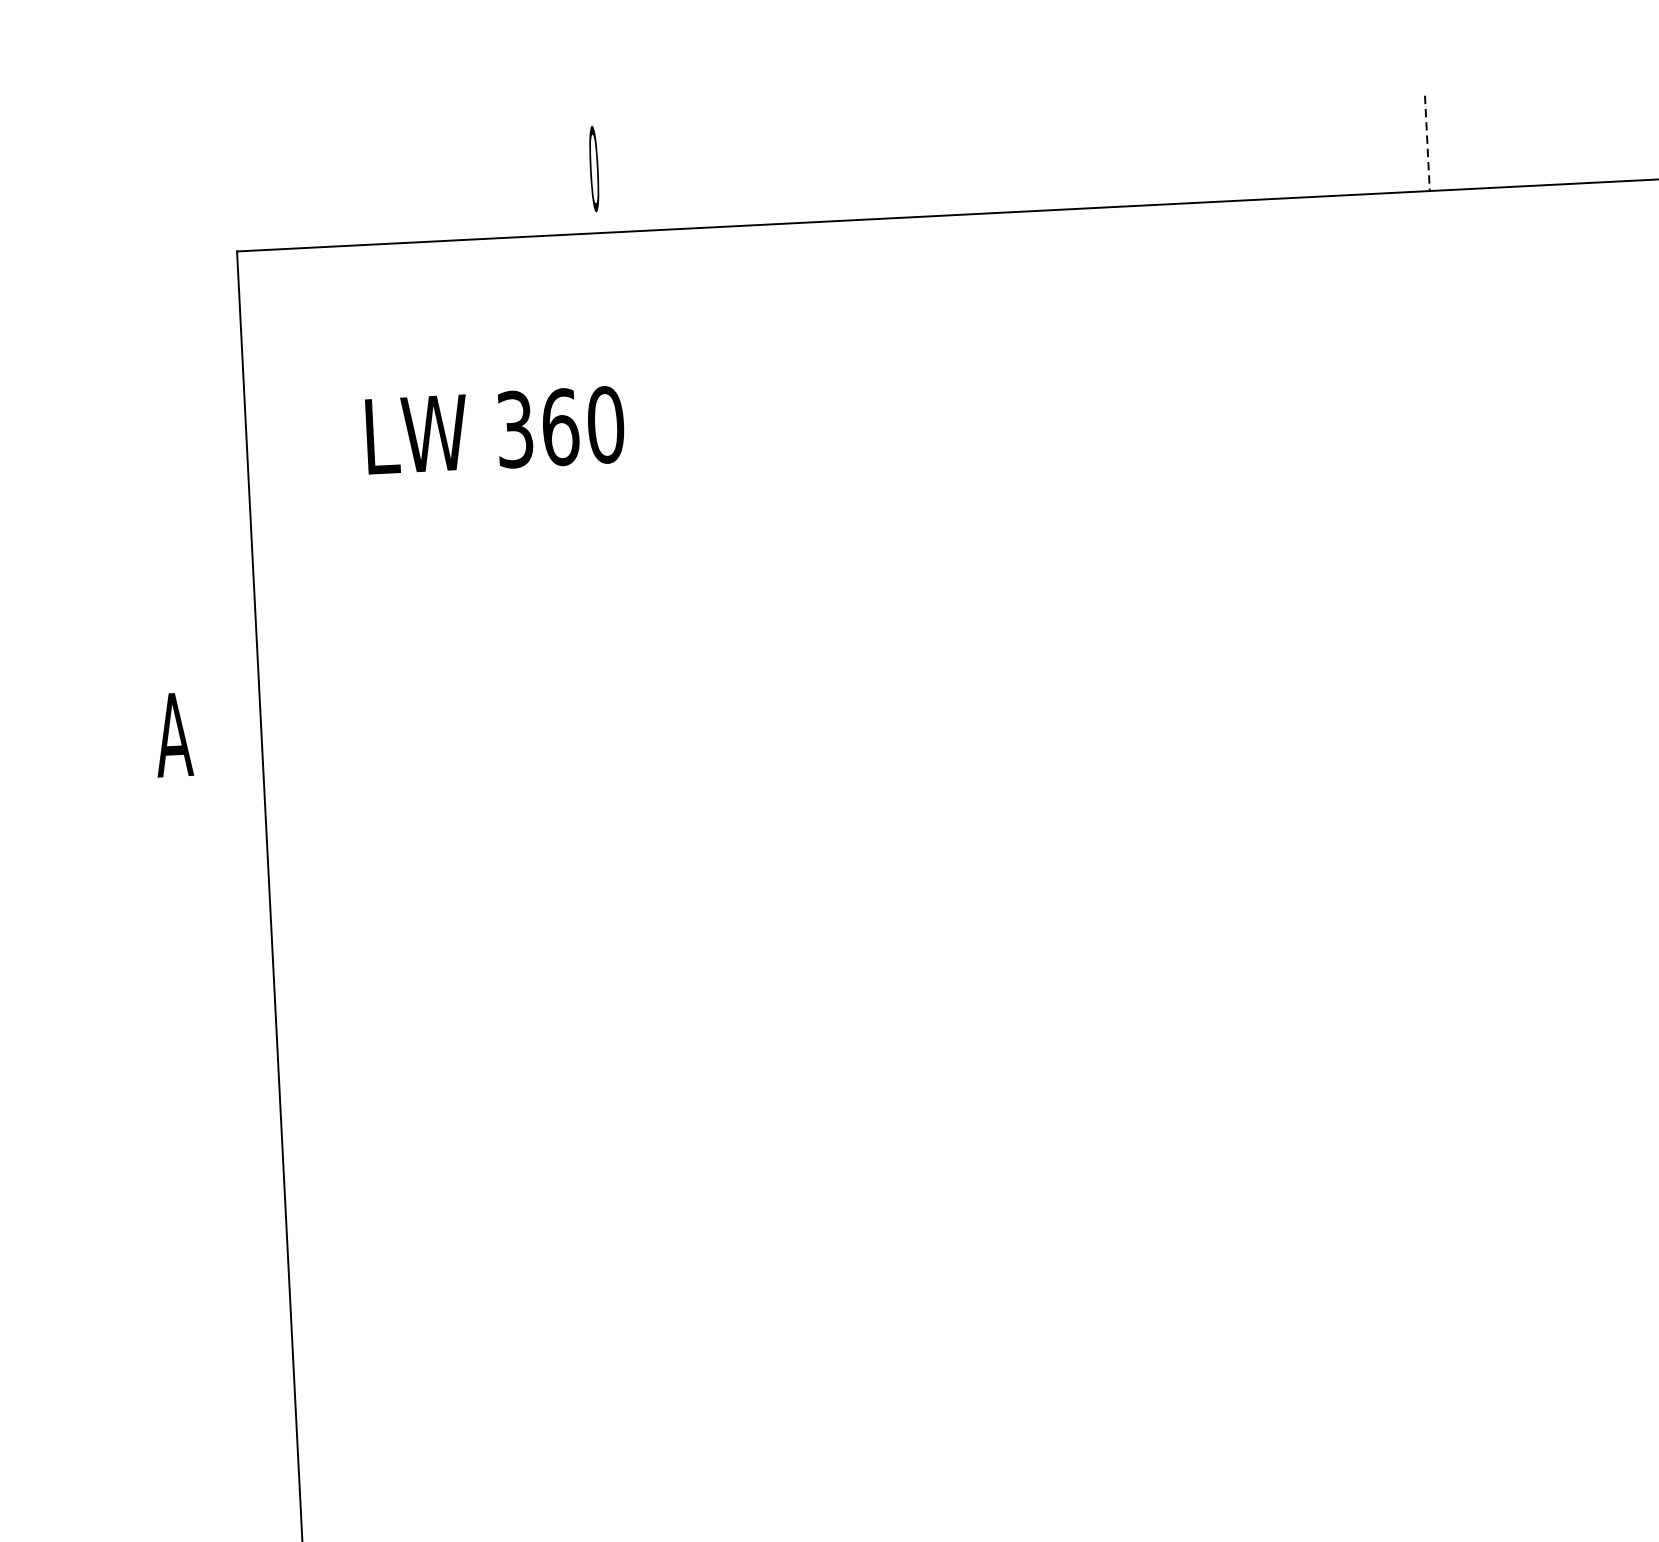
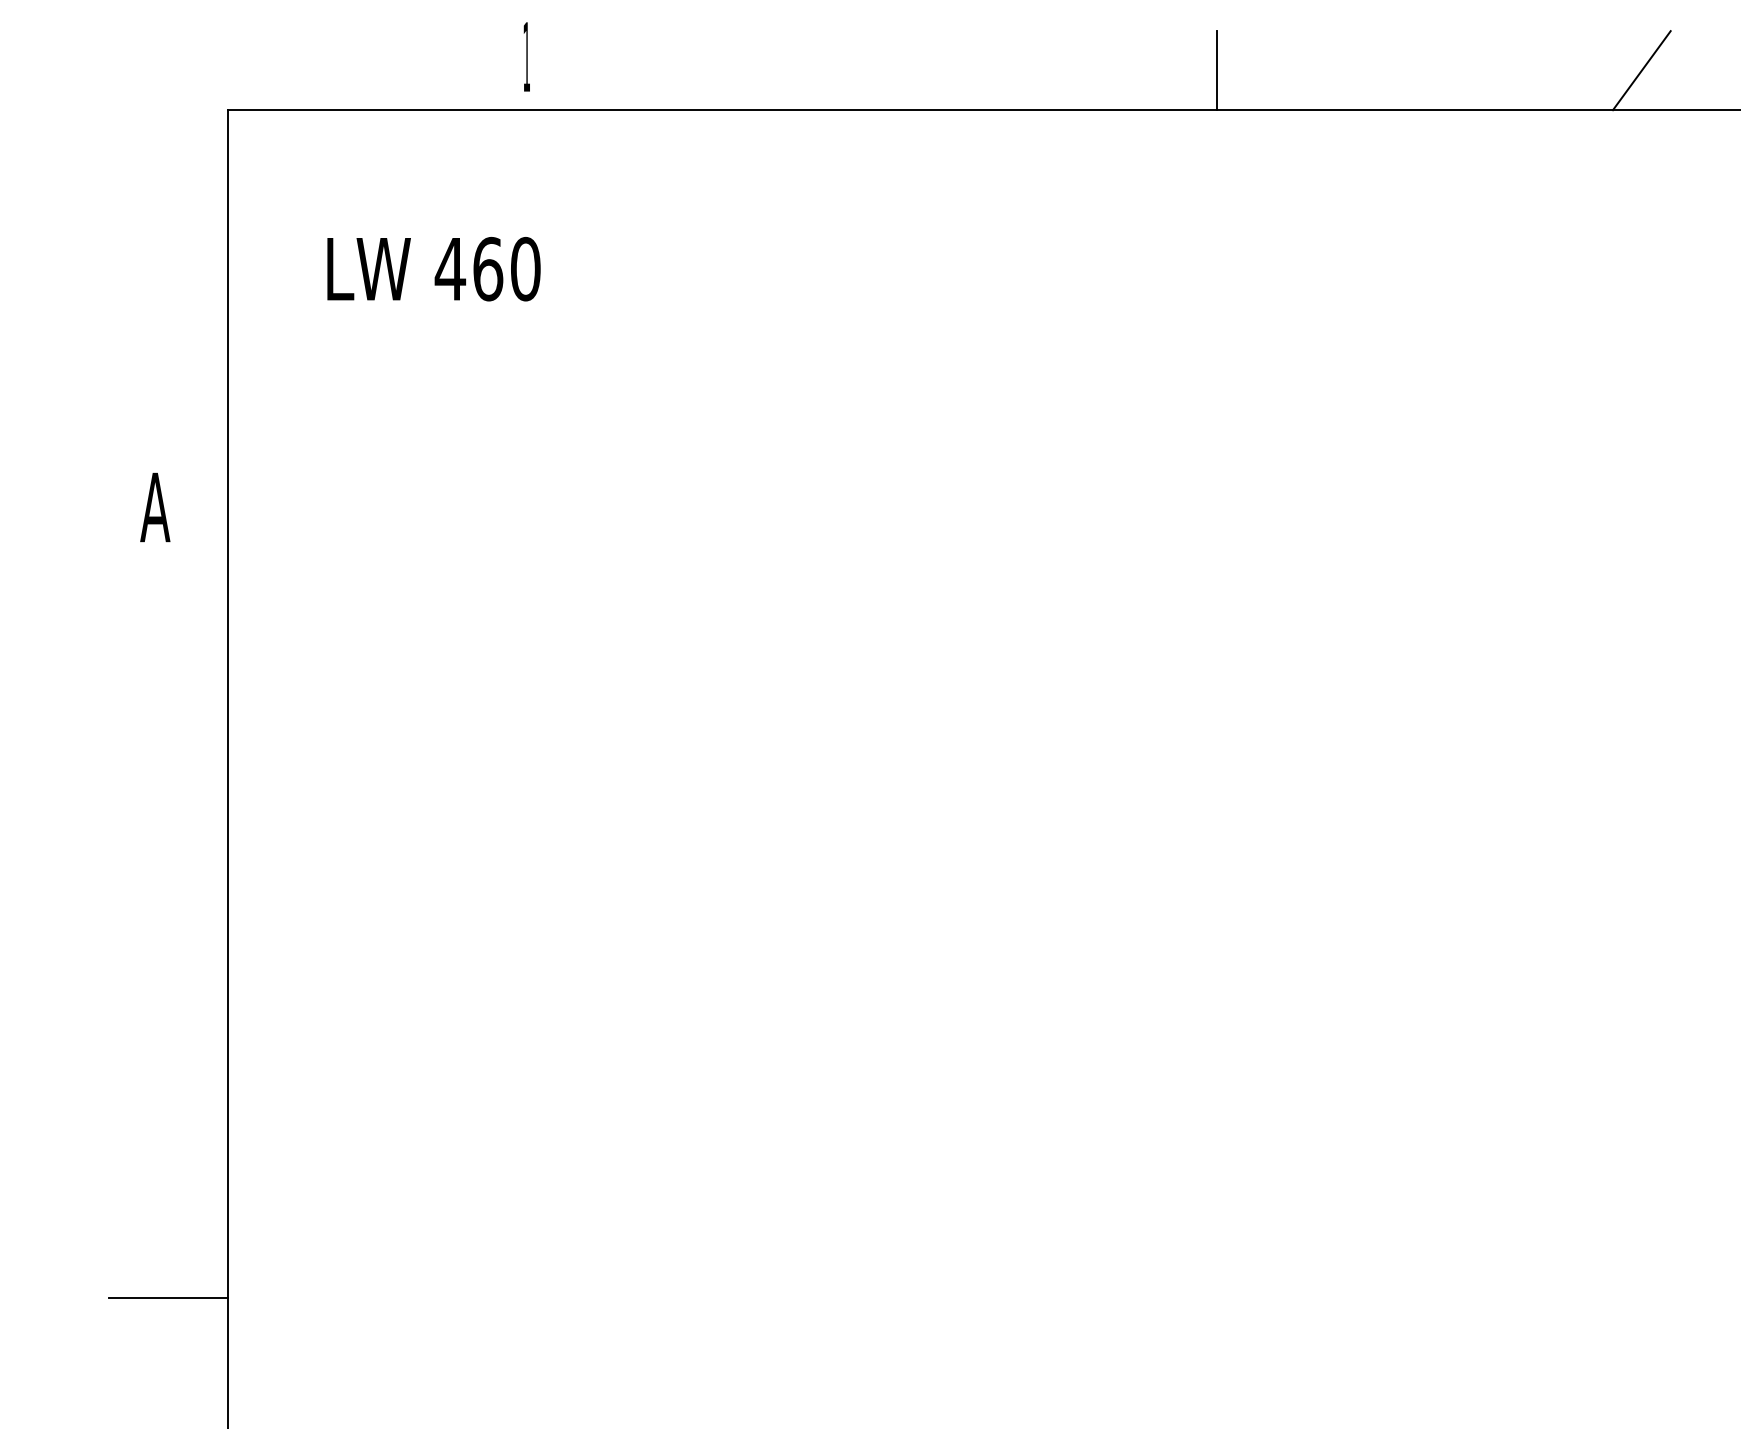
line: (1427, 143) -> (1217, 70), dashed -> solid
text: (593, 168) -> (526, 56), 0 -> 1
text: (515, 428) -> (450, 268), 360 -> 460

